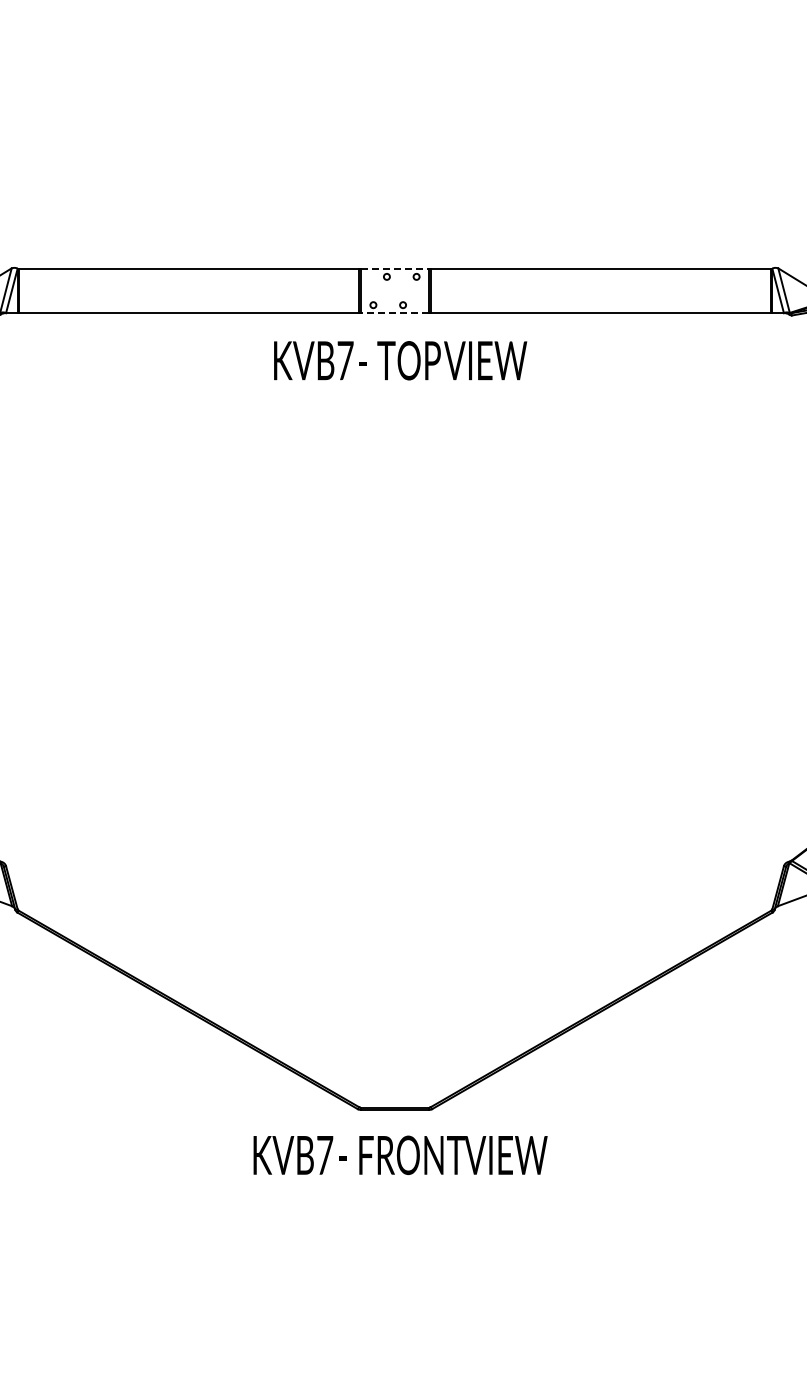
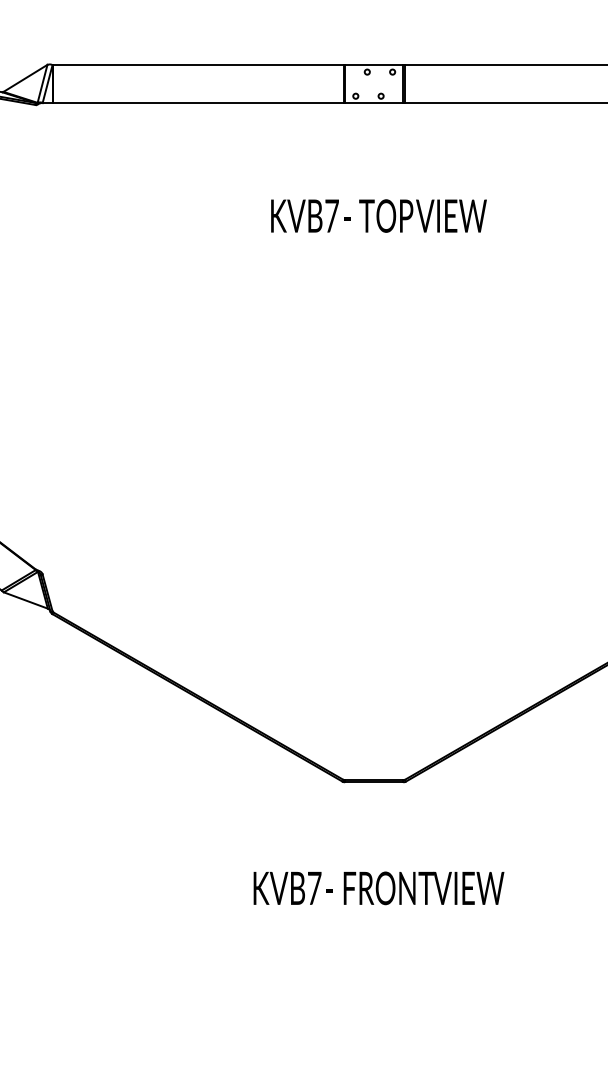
line: (395, 268) -> (374, 64), dashed -> solid
line: (394, 313) -> (373, 103), dashed -> solid
text: (400, 360) -> (378, 215), moved
text: (400, 1155) -> (378, 888), moved

